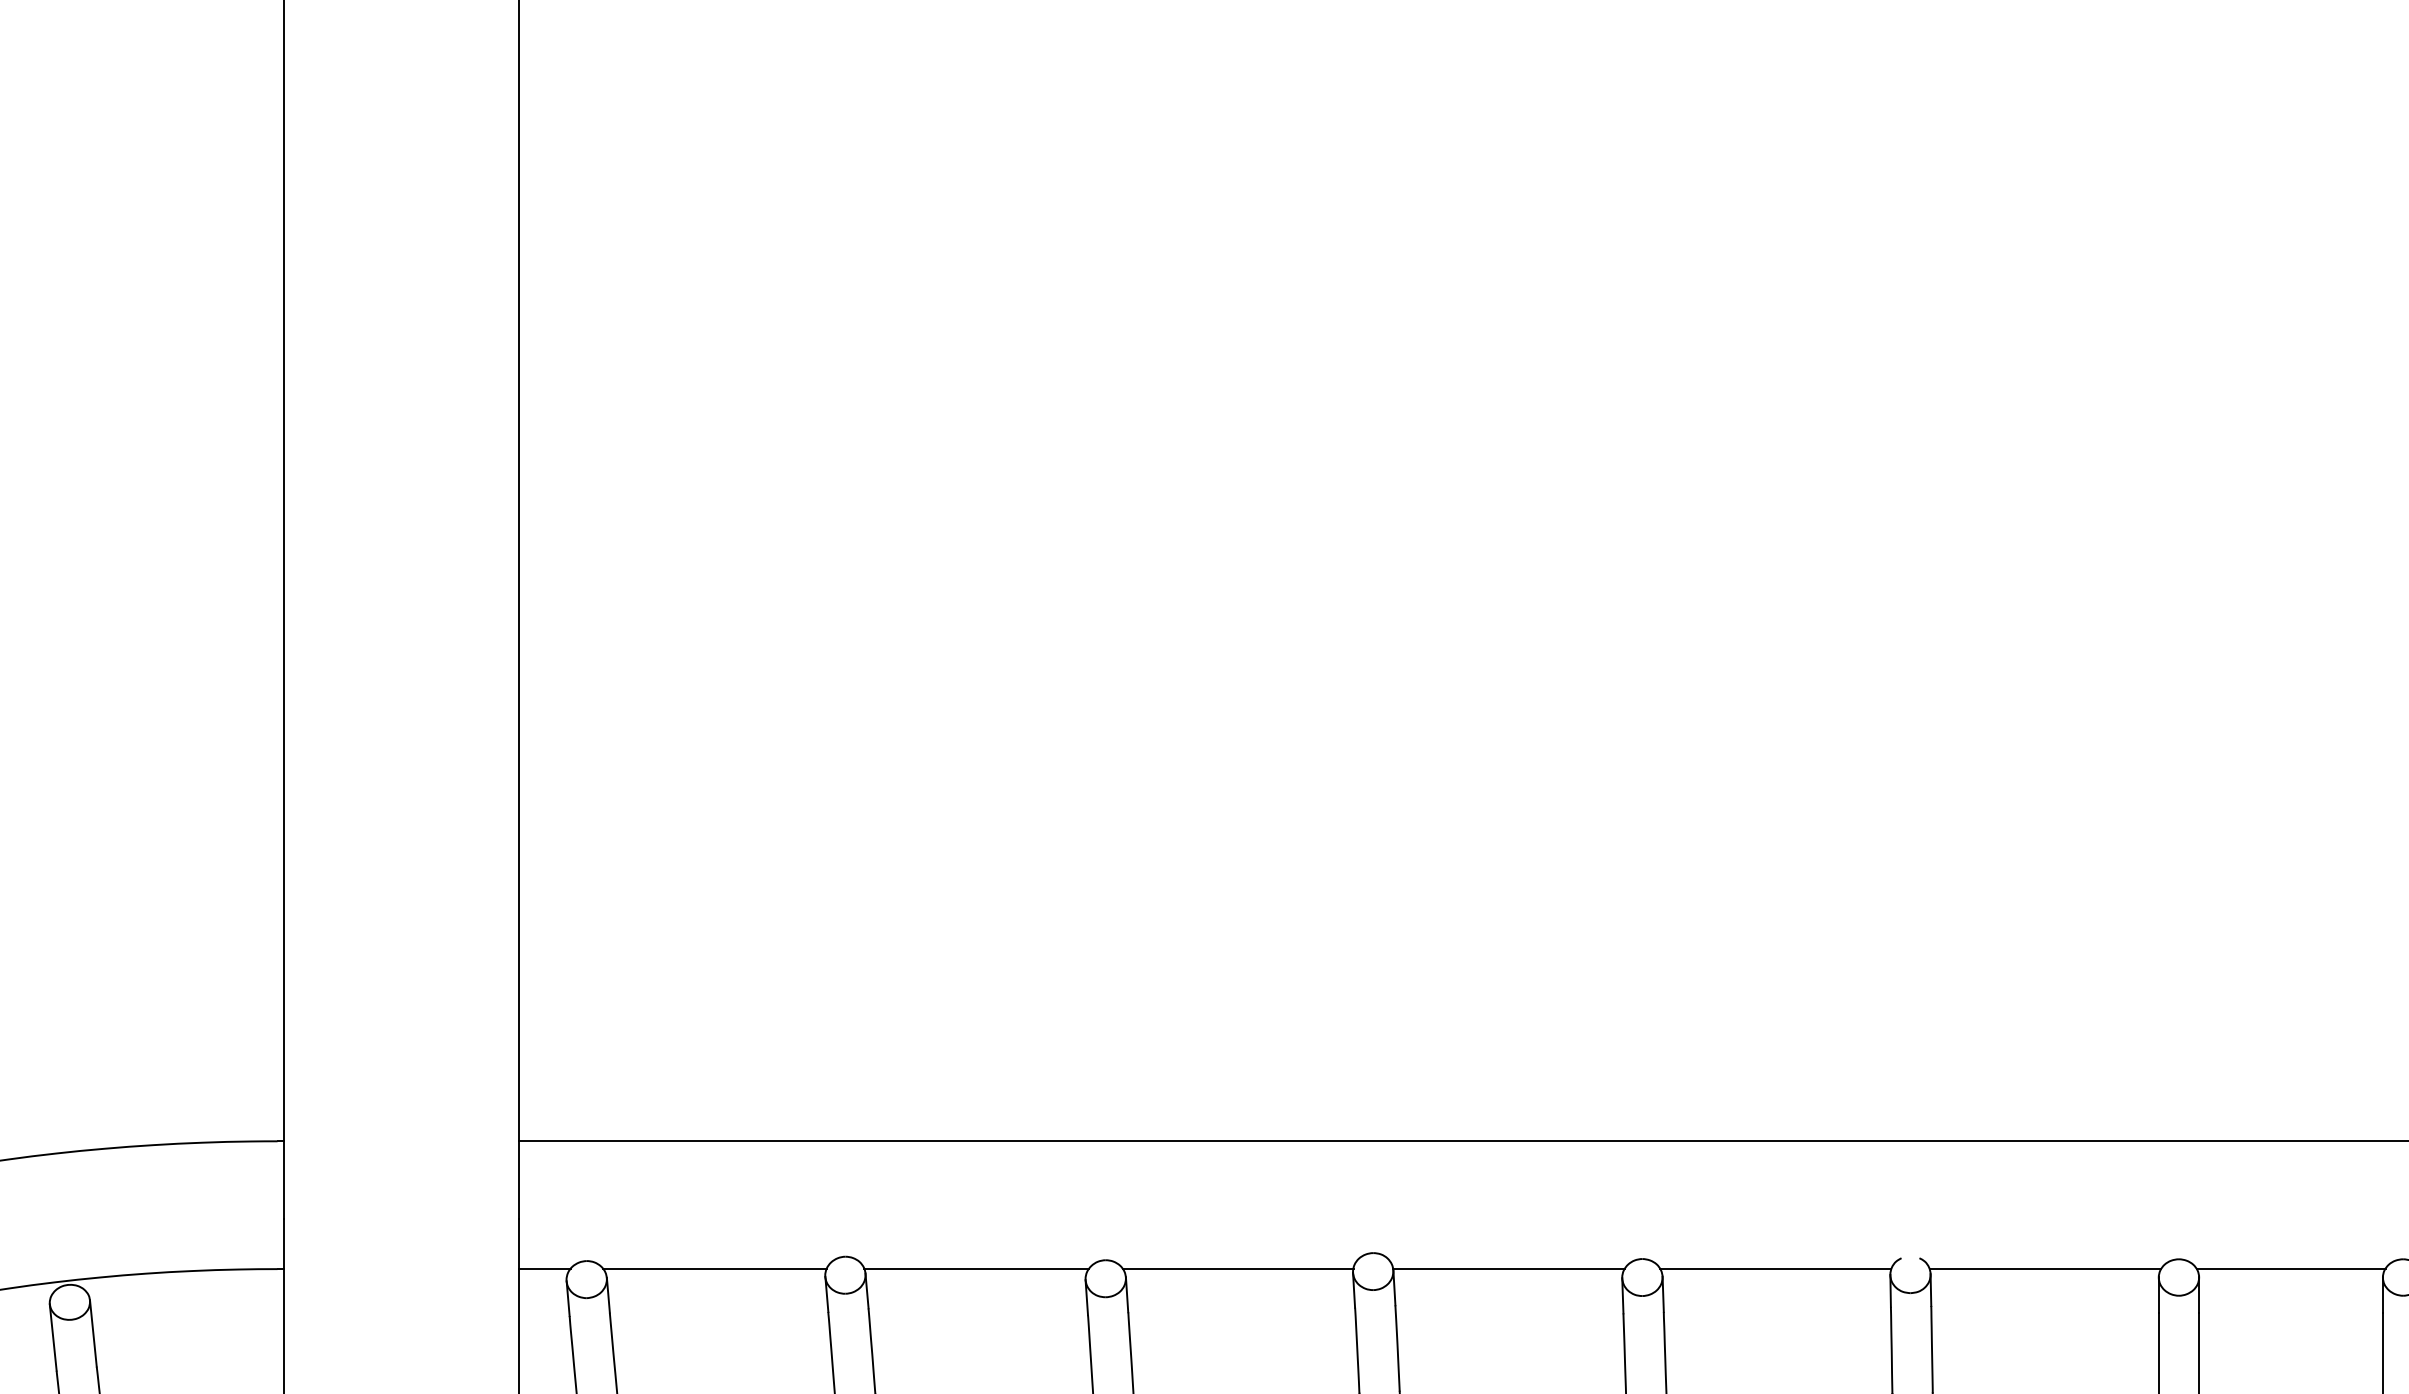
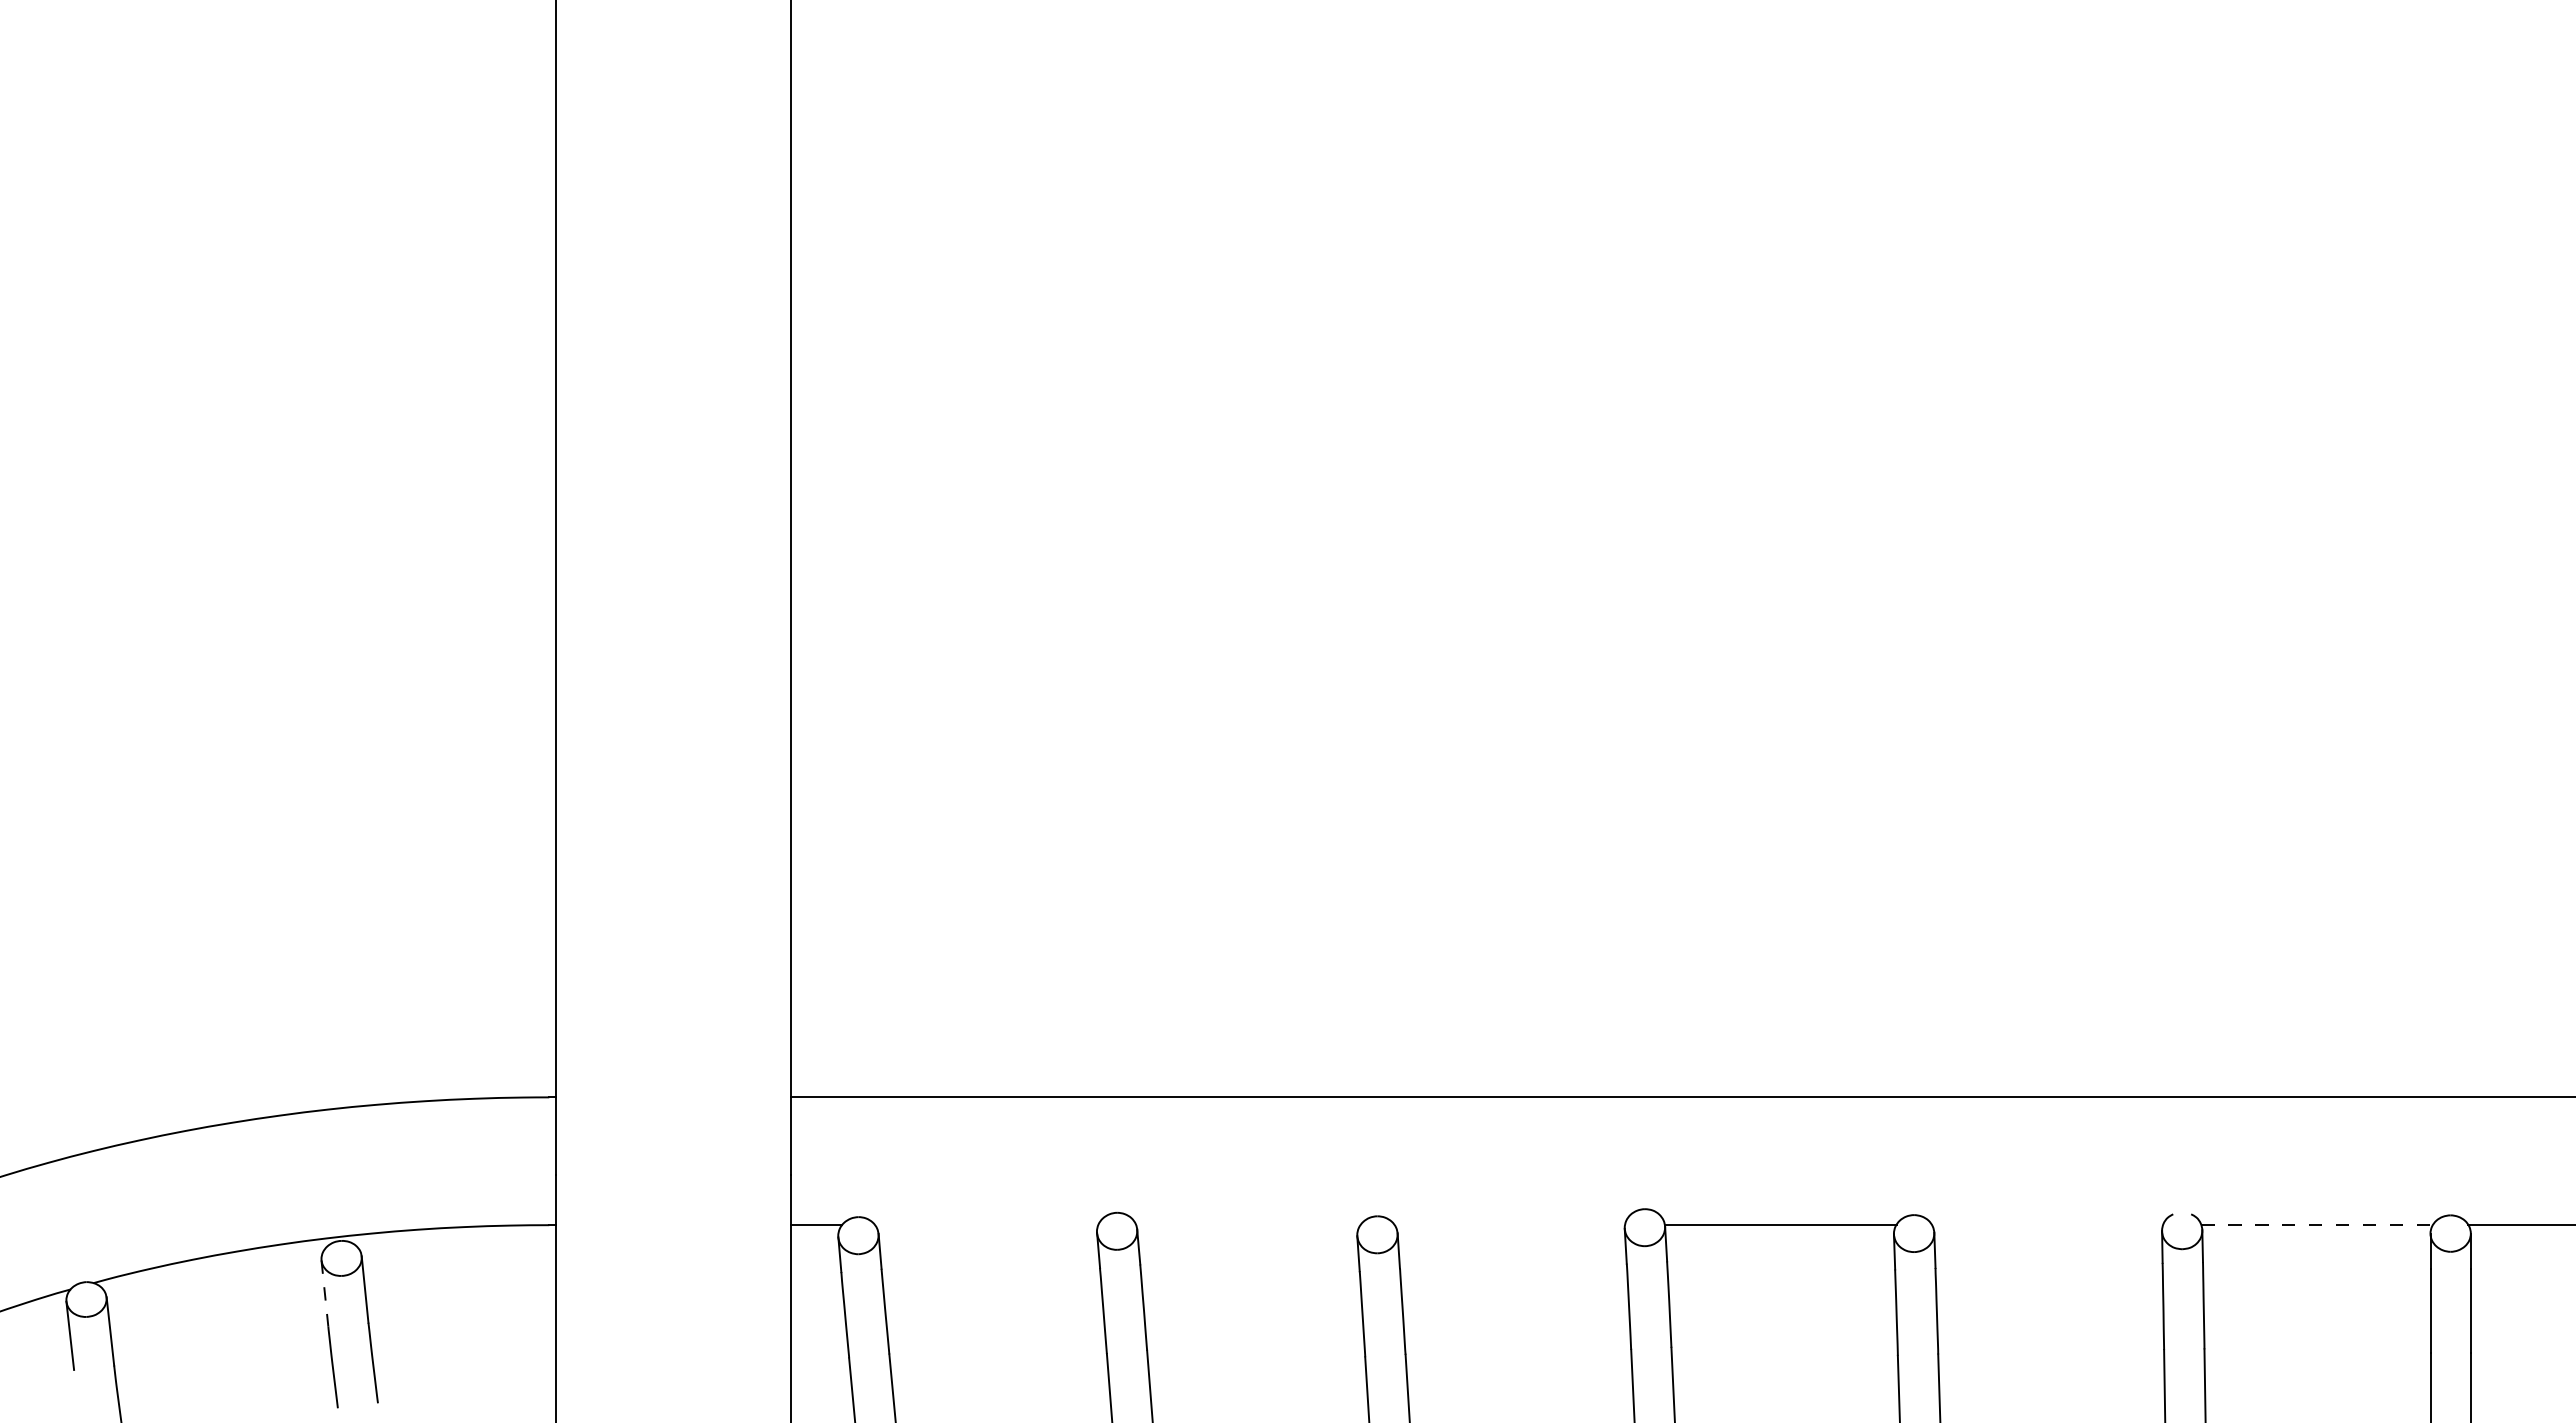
line: (714, 1269) -> (986, 1225), removed
line: (975, 1269) -> (1247, 1225), removed
line: (1237, 1269) -> (1509, 1225), removed
line: (1775, 1269) -> (2047, 1225), removed
line: (2045, 1269) -> (2317, 1225), solid -> dashed
line: (52, 1338) -> (324, 1294), solid -> dashed

